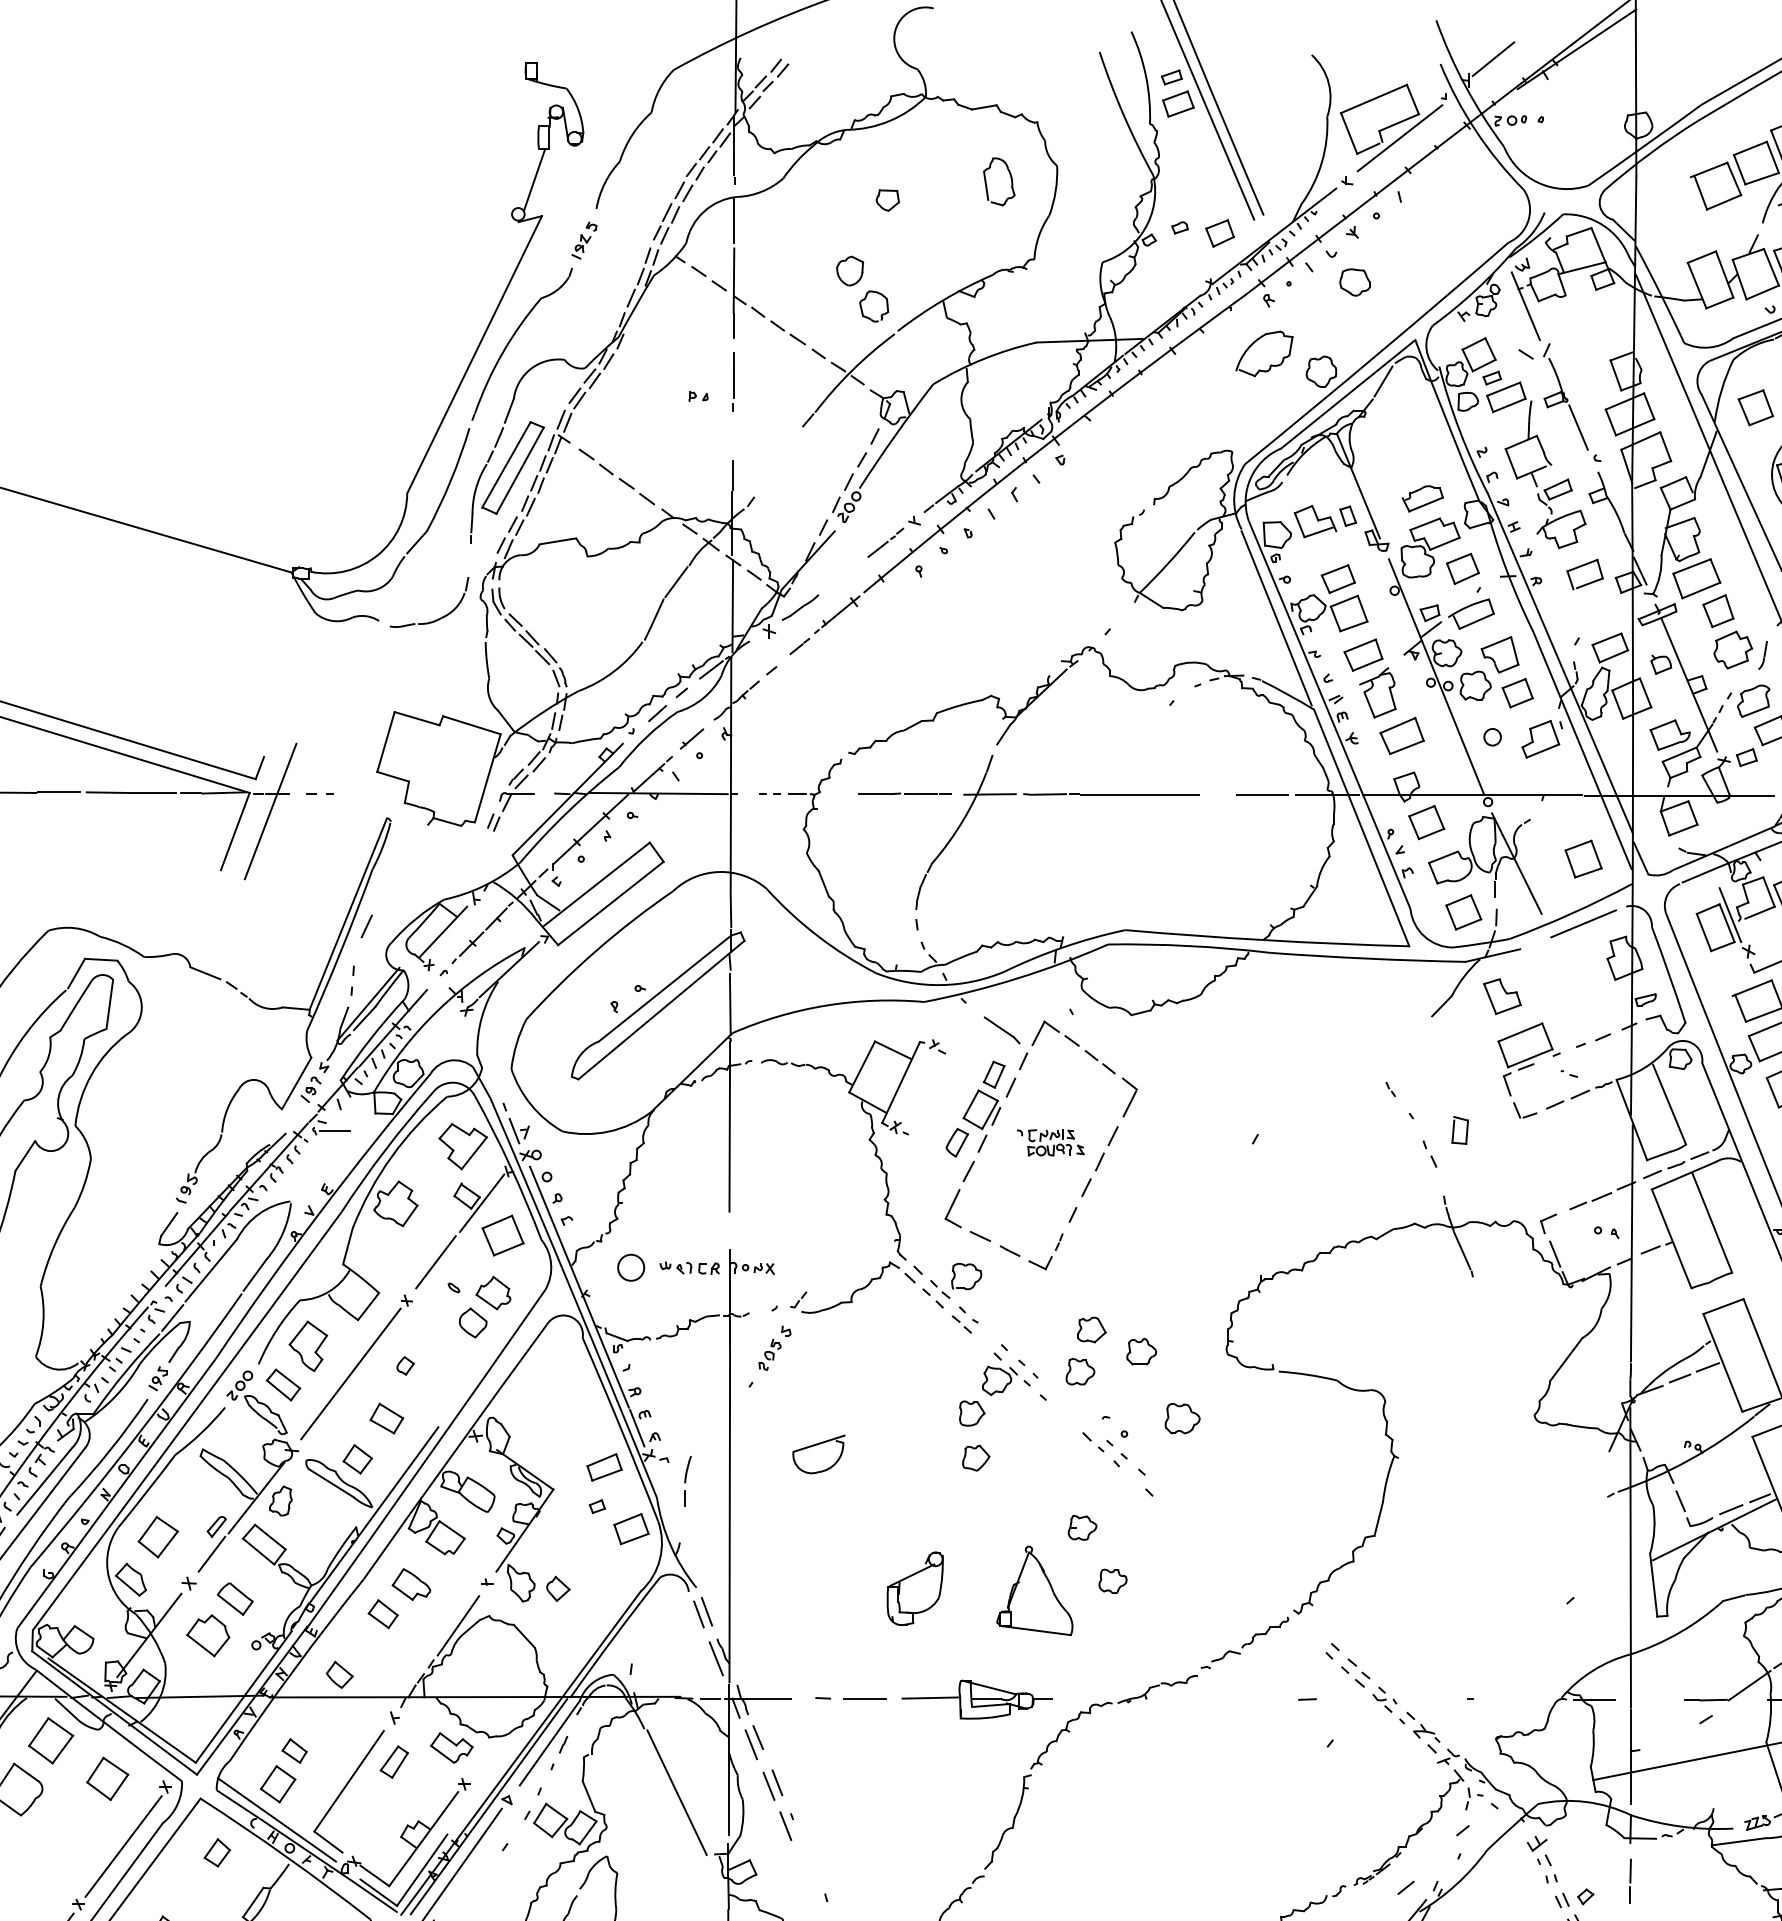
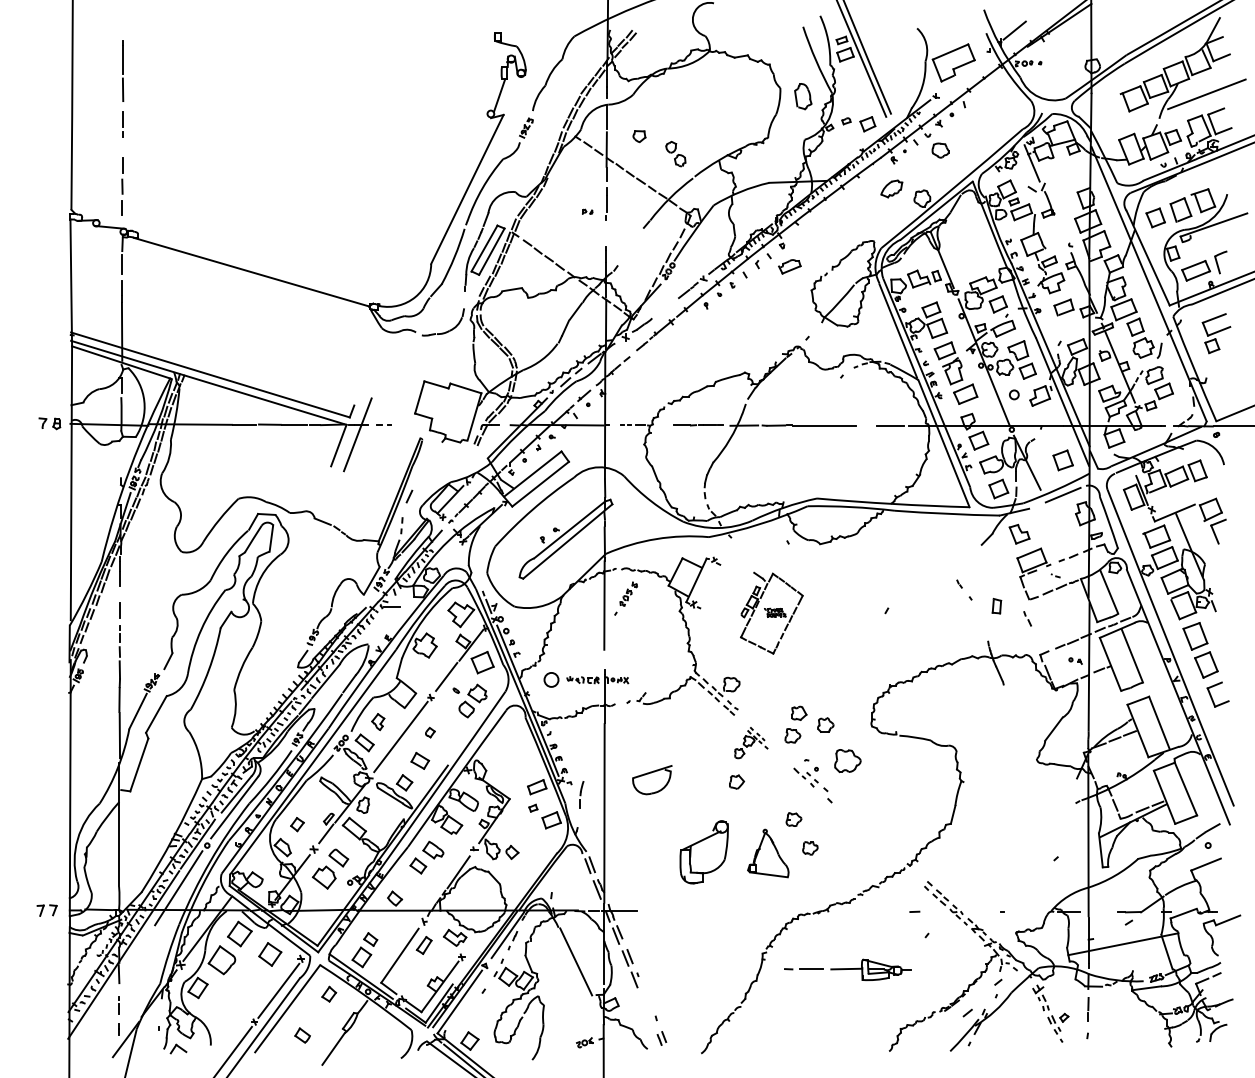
line: (1399, 137) -> (964, 72), removed
part: (999, 181) -> (803, 96), moved
part: (888, 200) -> (639, 136), moved
part: (861, 287) -> (675, 153), size x0.7
part: (1264, 353) -> (891, 188), size x0.7
line: (1578, 427) -> (1060, 228), removed
part: (1422, 498) -> (789, 266), moved
part: (1040, 1142) -> (771, 612), size x0.6
part: (1429, 1153) -> (1027, 618), moved
part: (309, 1345) -> (378, 721), size x0.6
part: (768, 1356) -> (625, 598), moved
part: (1003, 1384) -> (751, 742), size x0.7
part: (1182, 1417) -> (847, 760), size x1.4
part: (819, 1454) -> (652, 780), size x1.4
part: (158, 1536) -> (297, 824), size x0.6
part: (914, 1589) -> (703, 852), size x1.6
part: (932, 1698) -> (847, 969), moved

